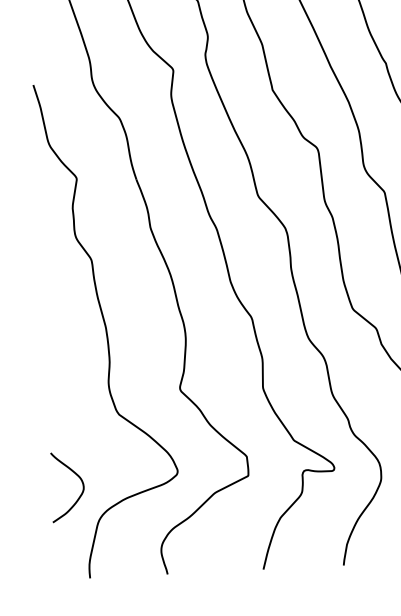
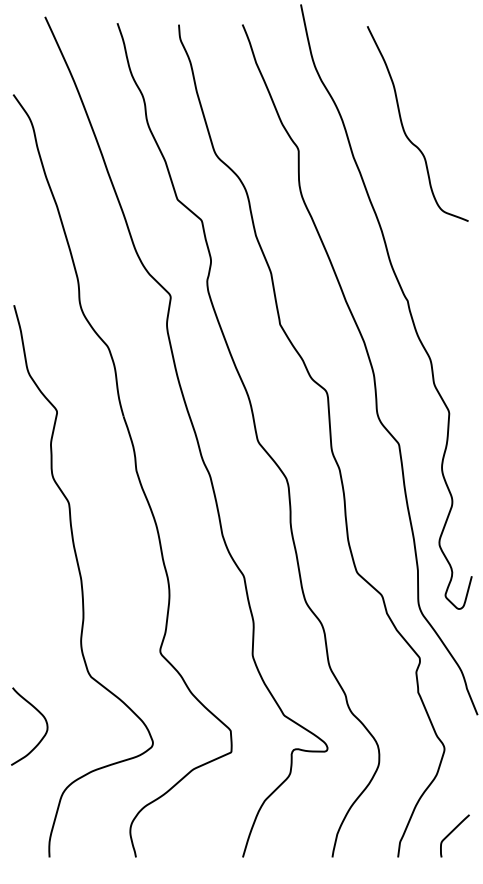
curve: (79, 479) -> (43, 718), moved

